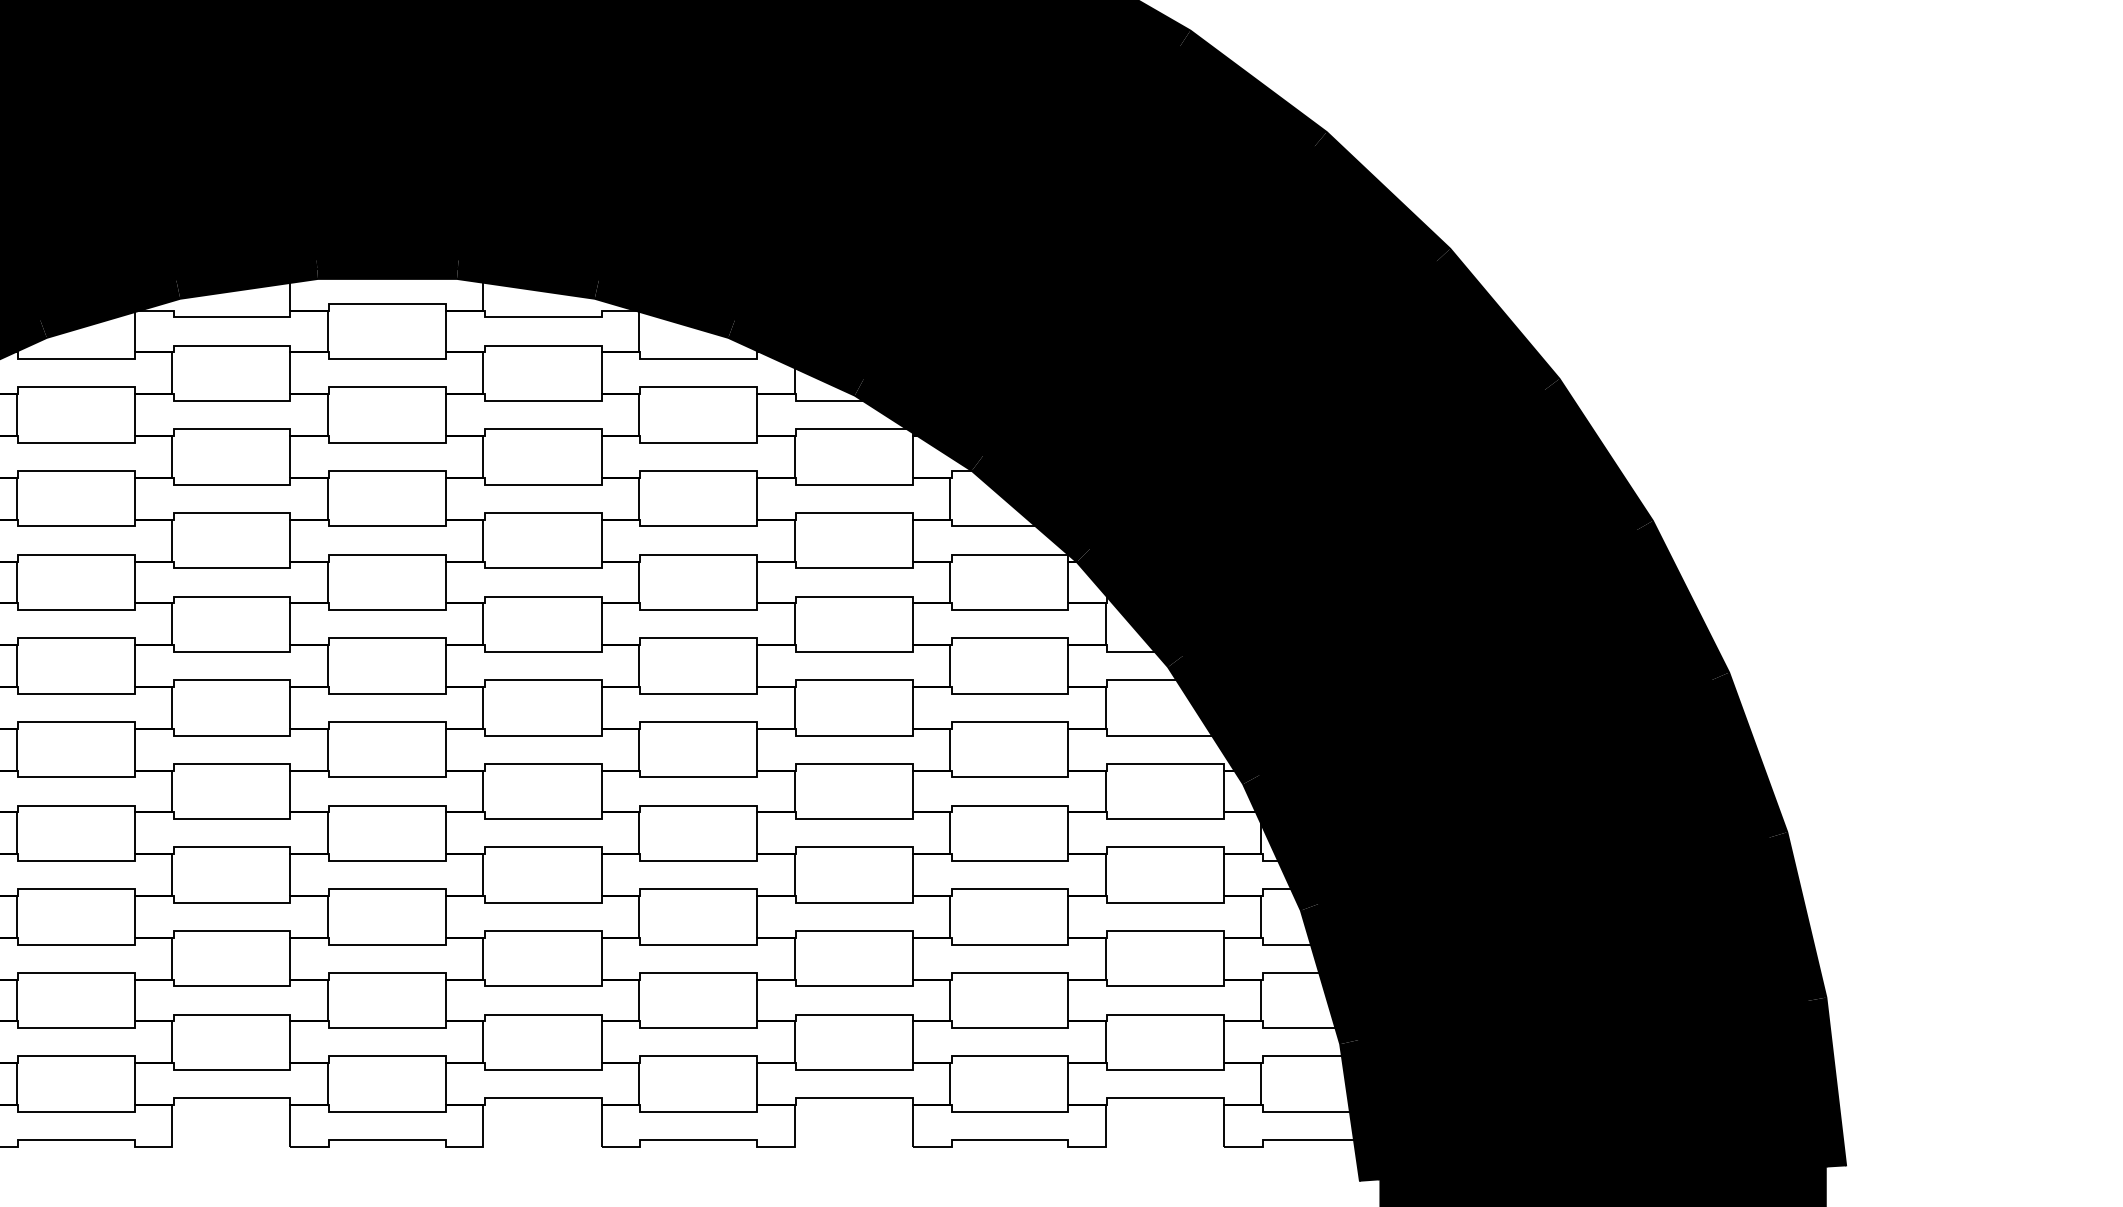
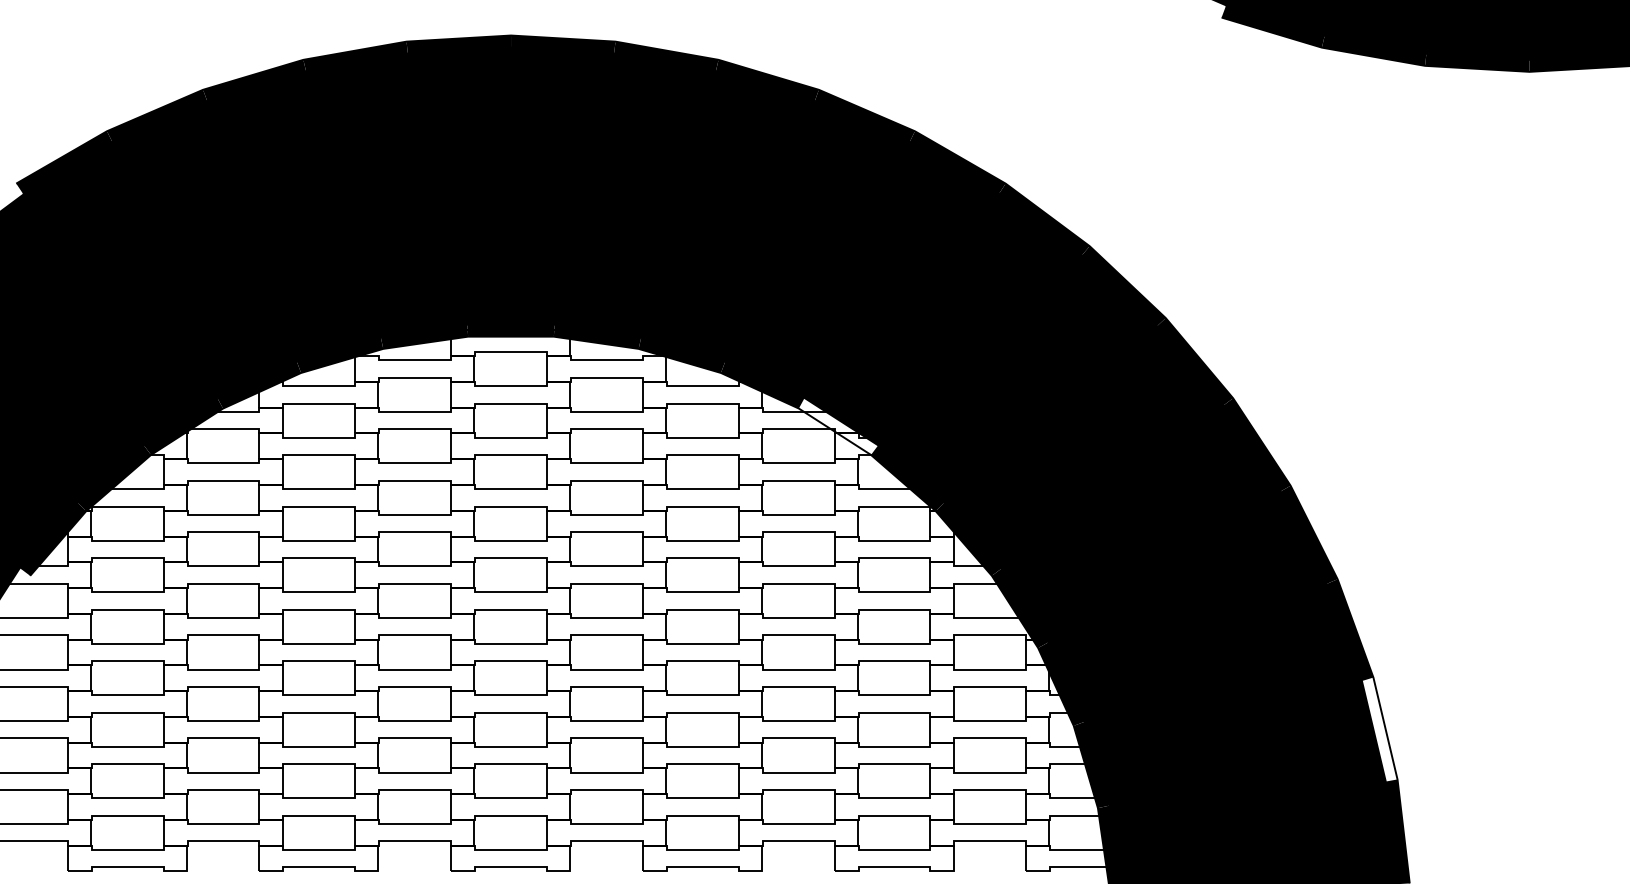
fill: (919, 424) -> (838, 426), removed
fill: (1797, 916) -> (1379, 729), removed

